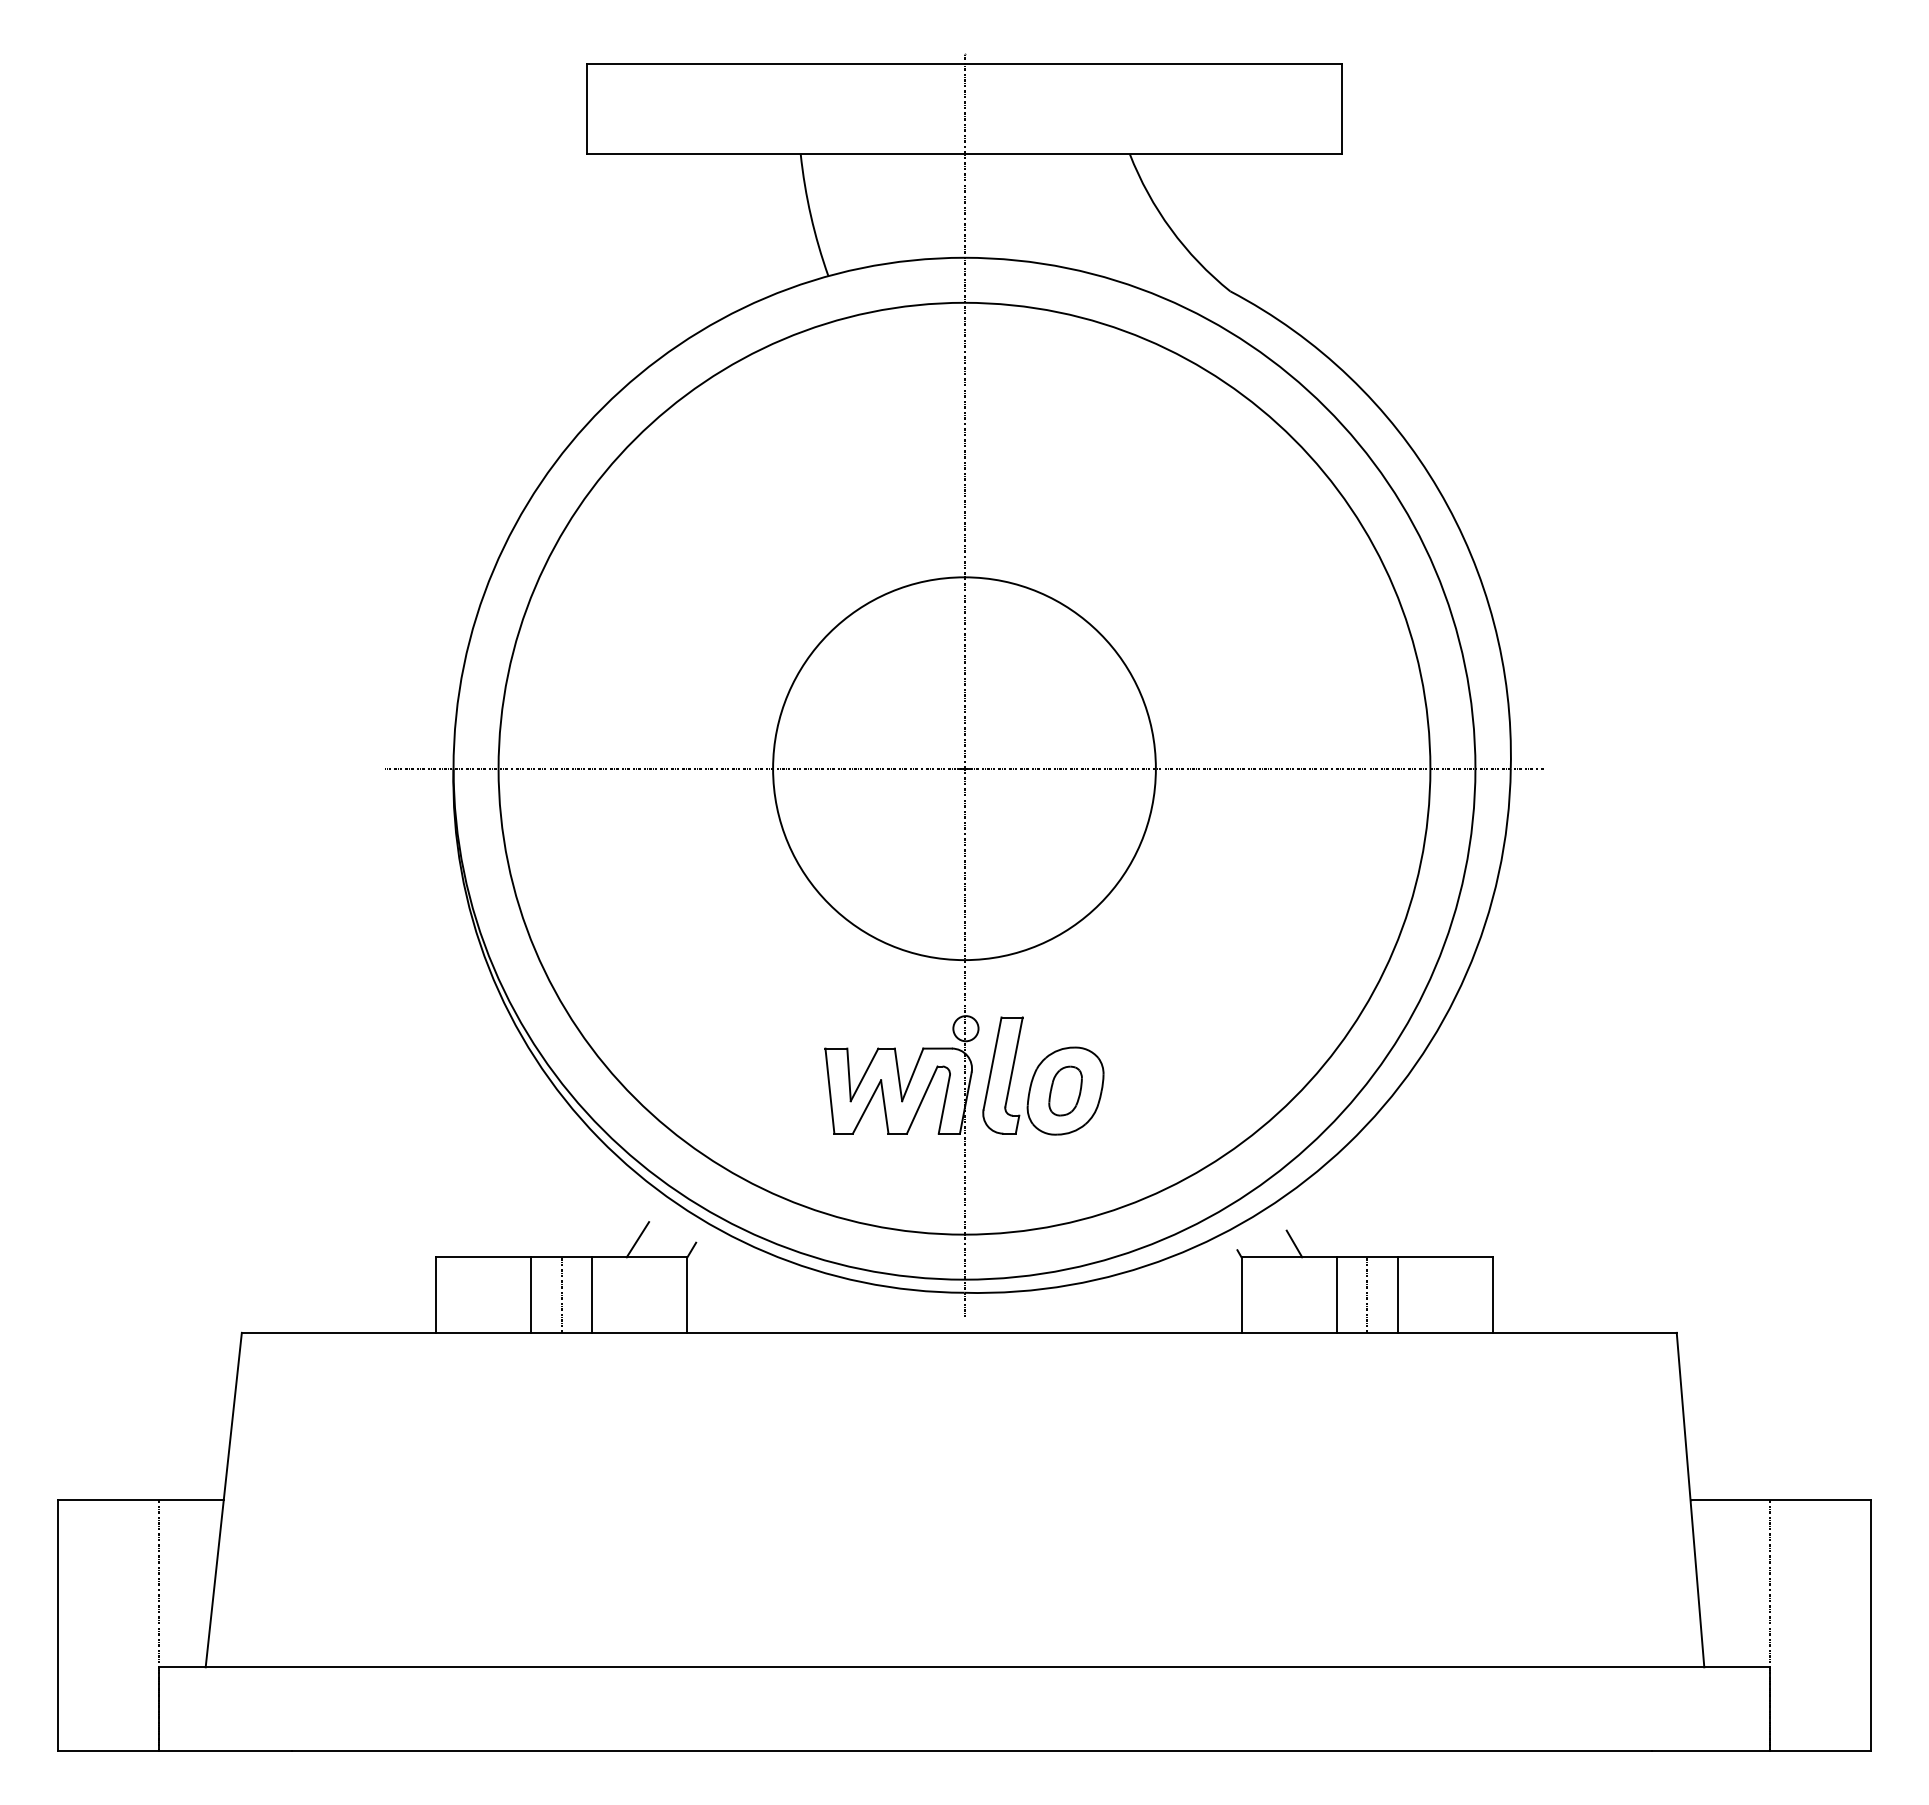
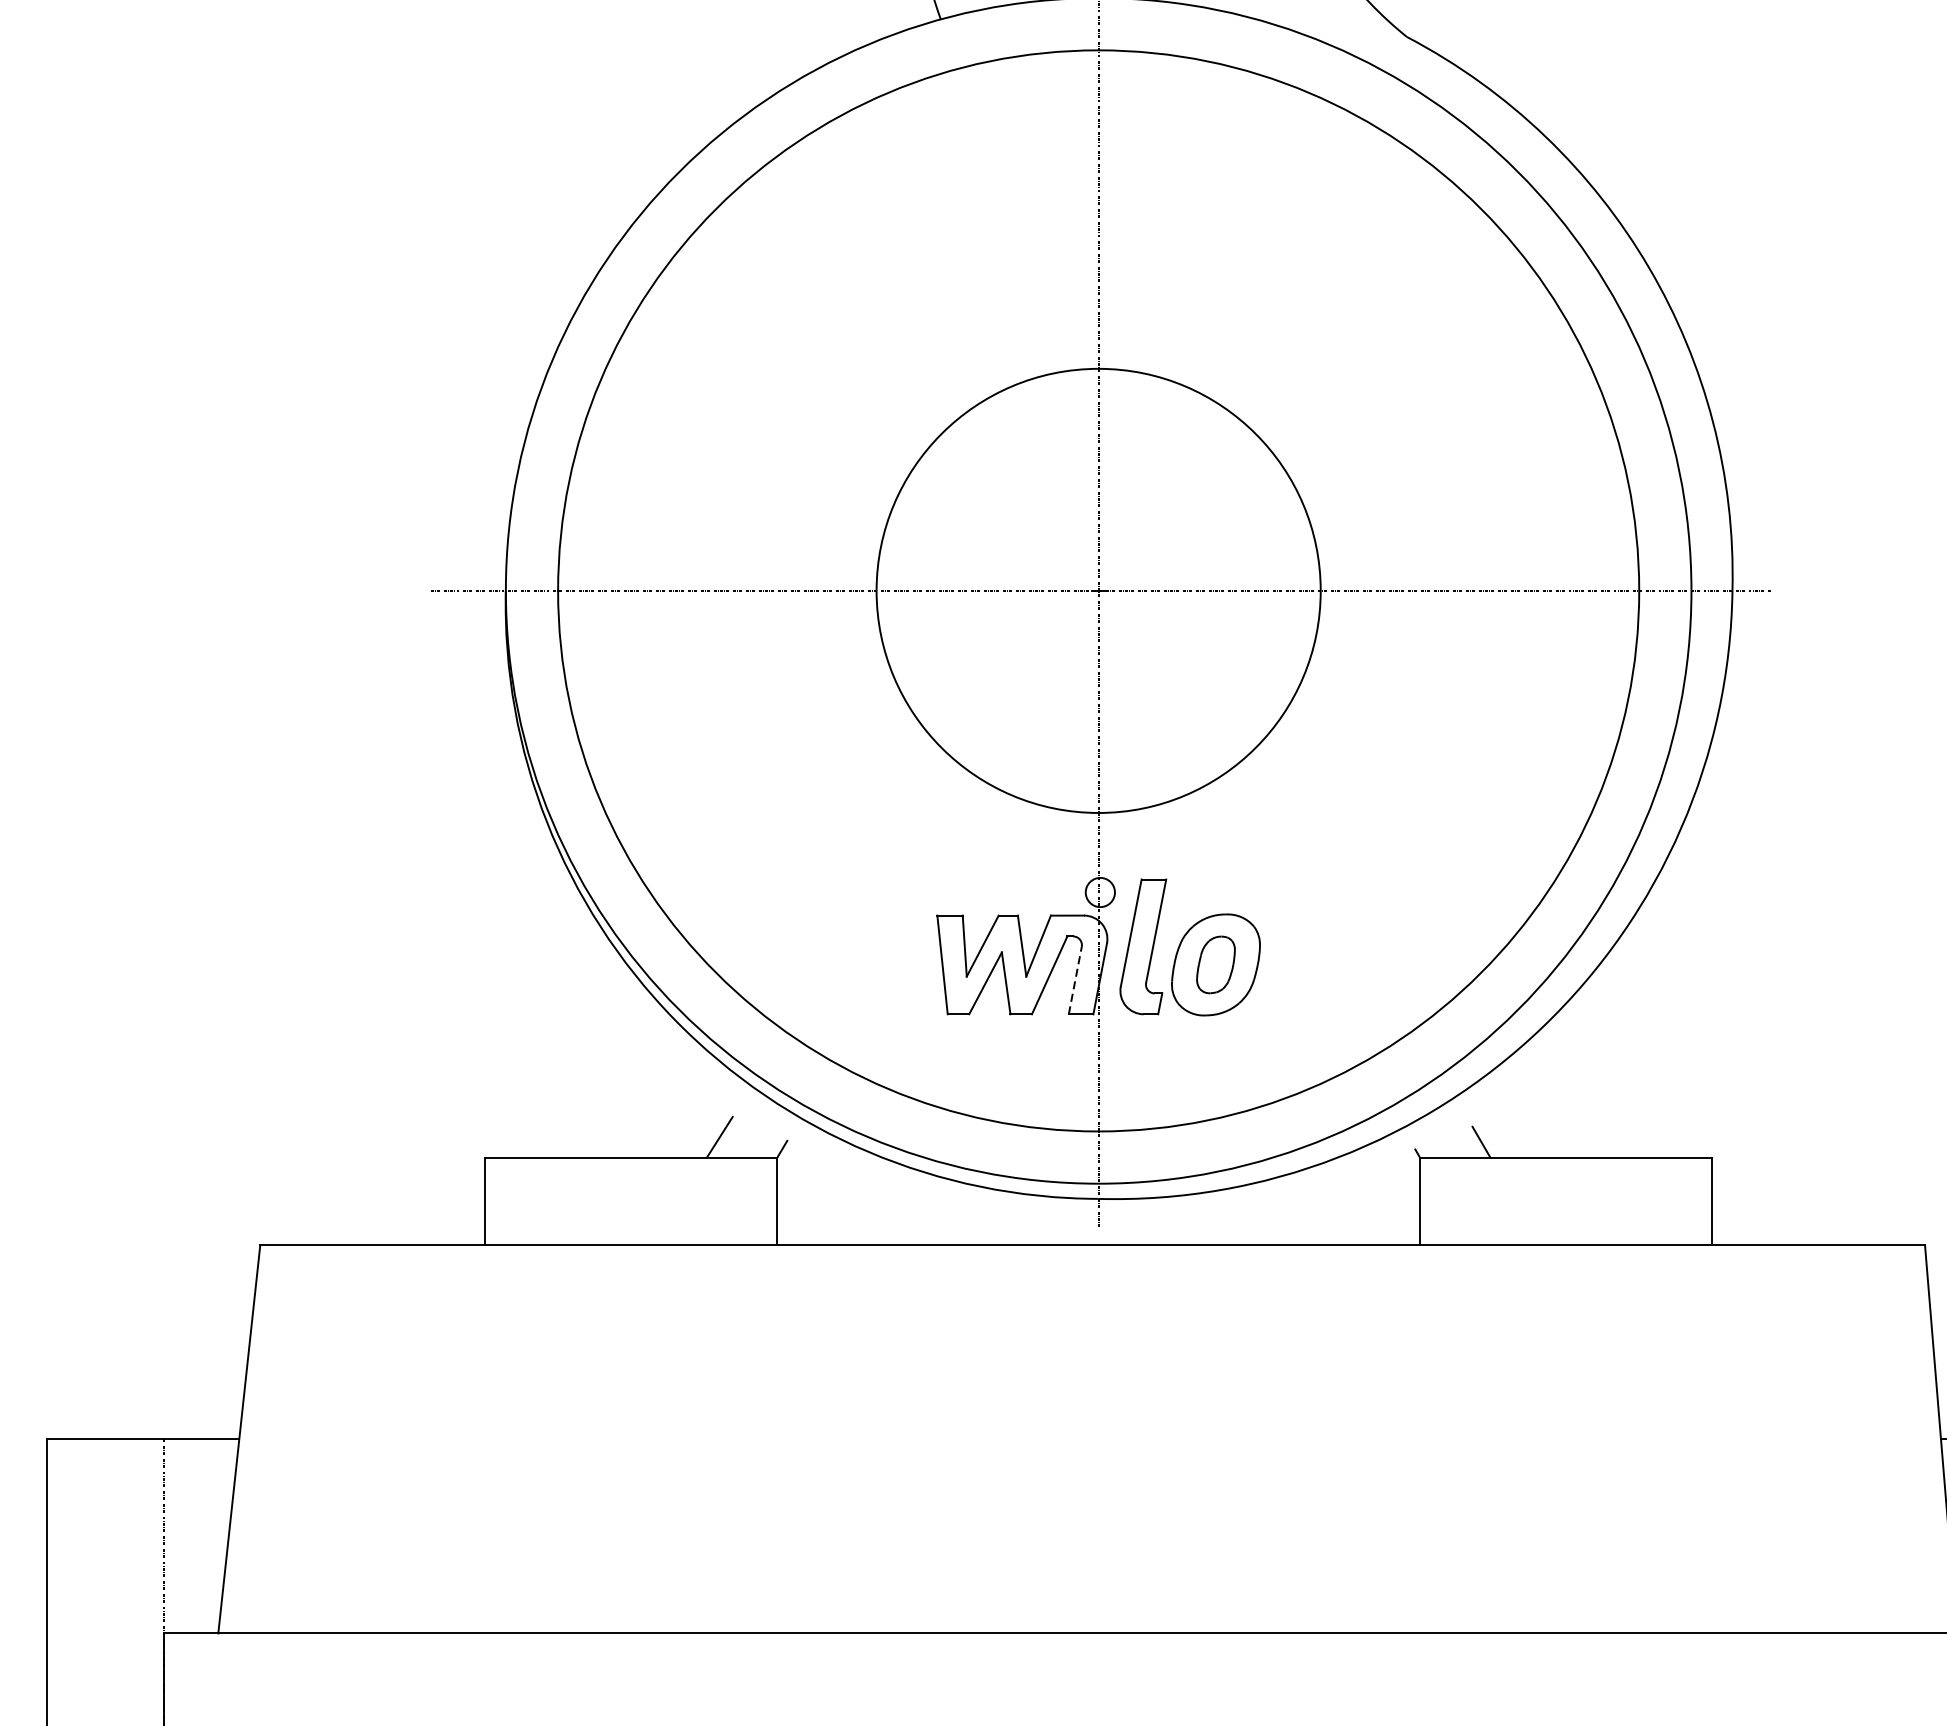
line: (944, 1104) -> (1075, 980), solid -> dashed
line: (531, 1294) -> (596, 1200), removed
line: (561, 1294) -> (631, 1200), removed
line: (591, 1294) -> (665, 1200), removed
line: (1337, 1294) -> (1531, 1200), removed
line: (1367, 1294) -> (1566, 1200), removed
line: (1397, 1294) -> (1601, 1200), removed

